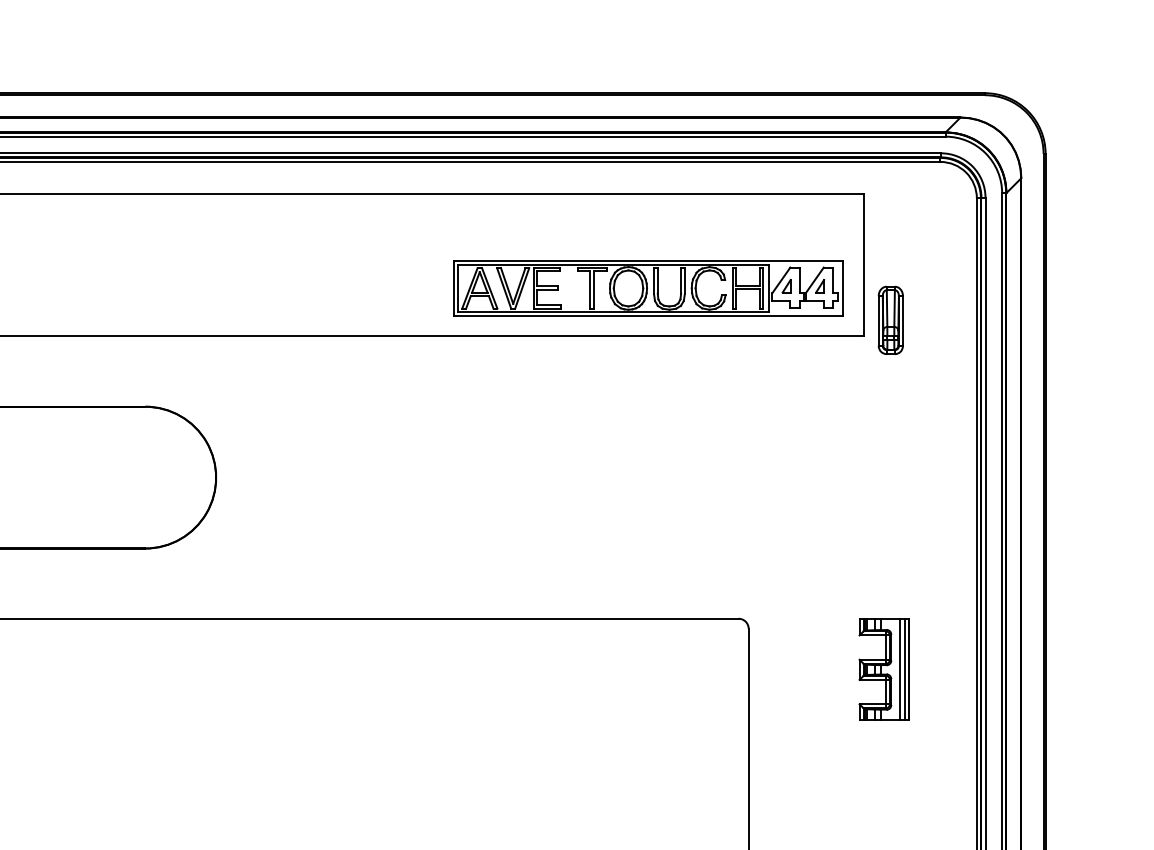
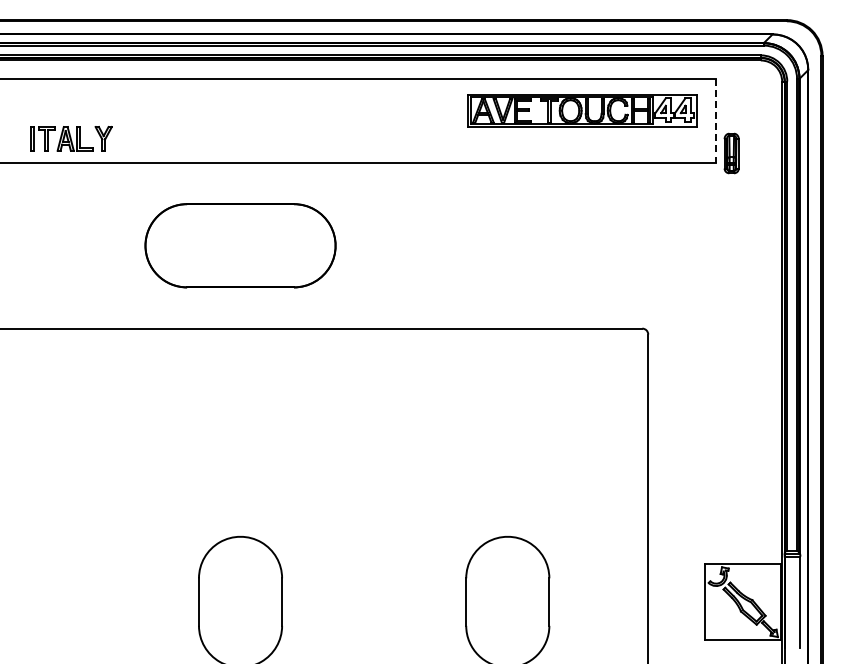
line: (863, 265) -> (715, 121), solid -> dashed
part: (648, 288) -> (582, 110), moved
part: (883, 669) -> (727, 358), removed

